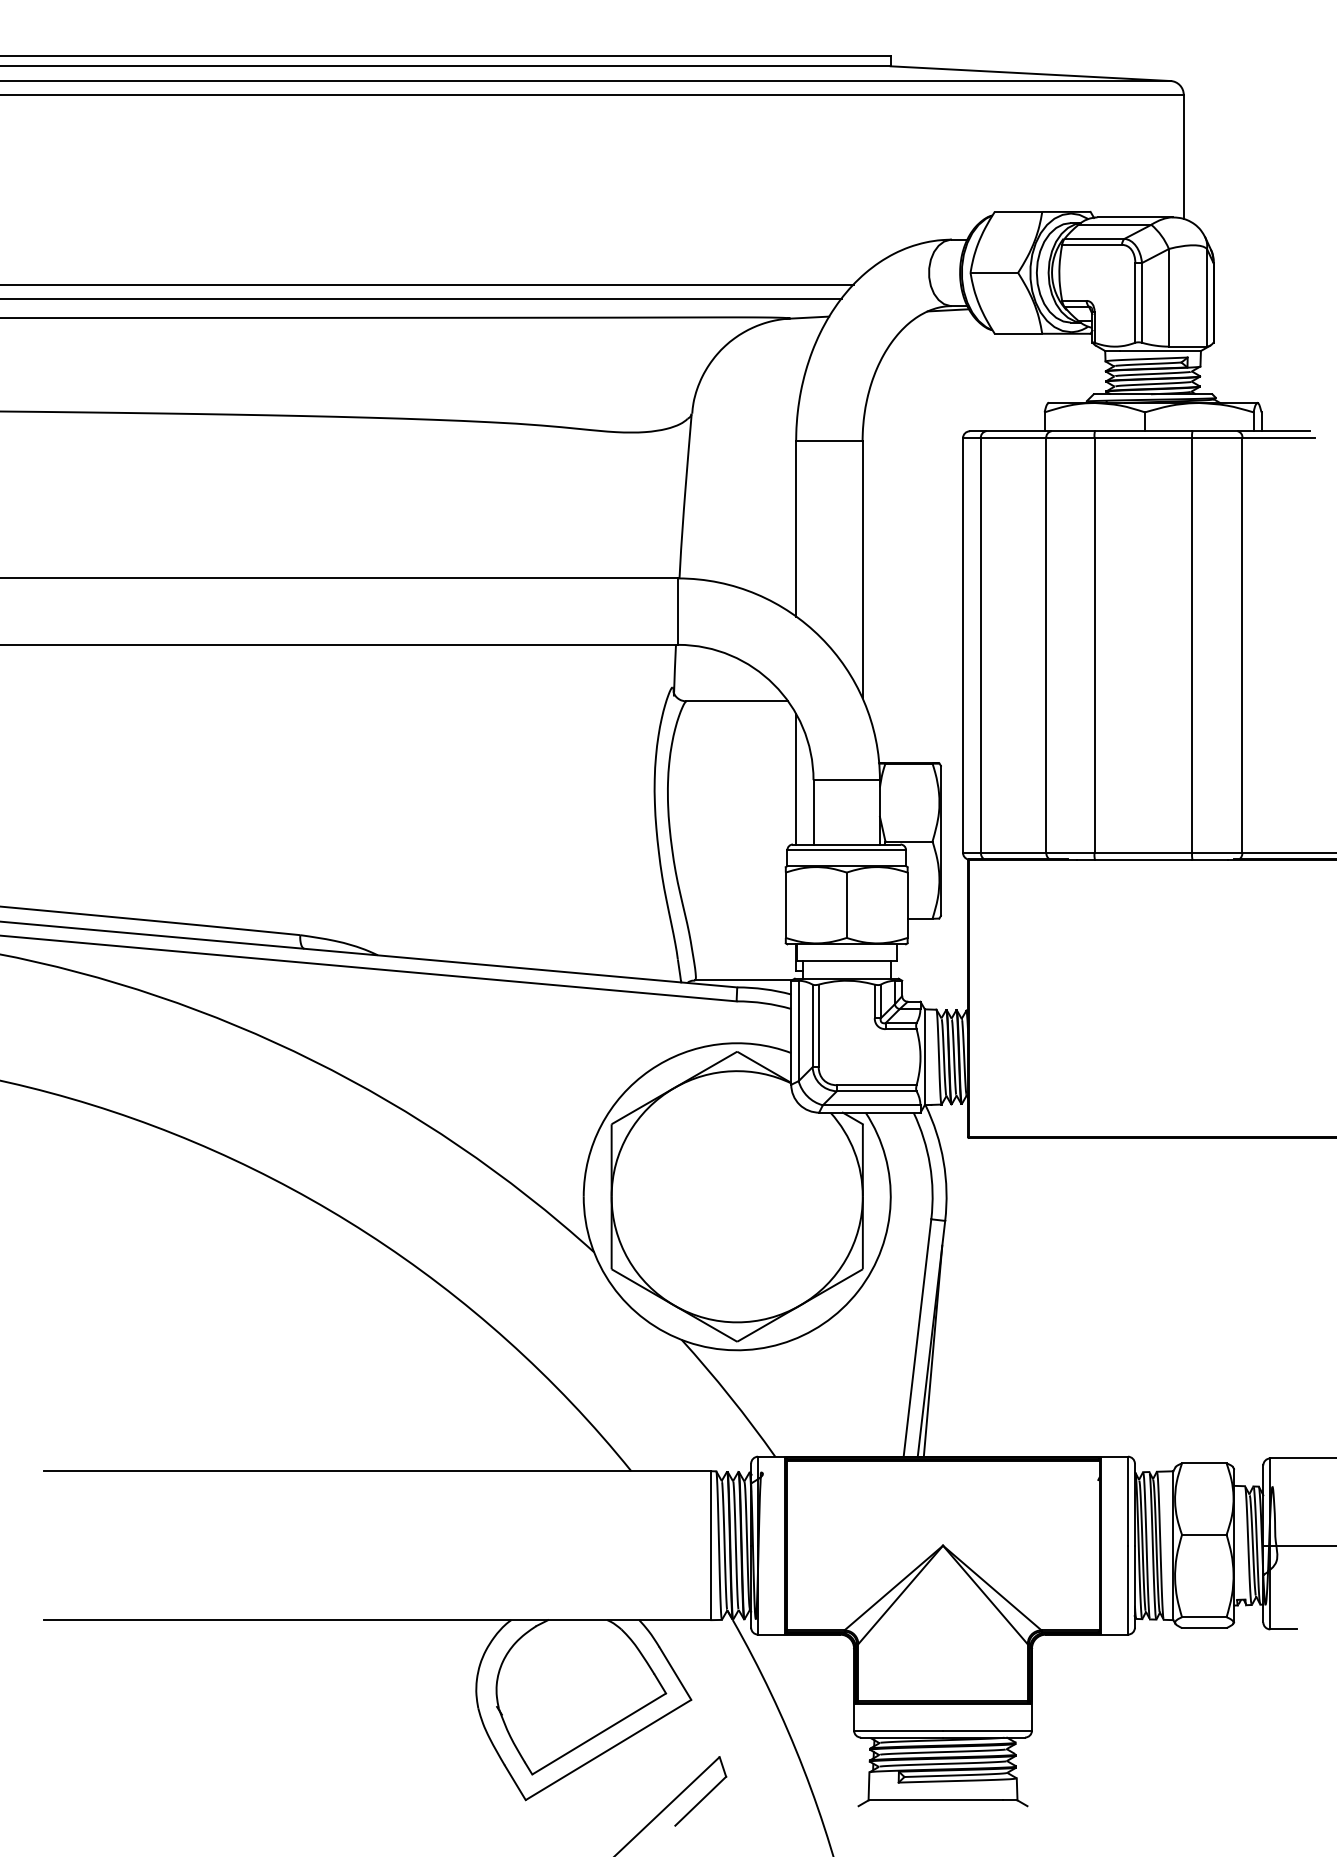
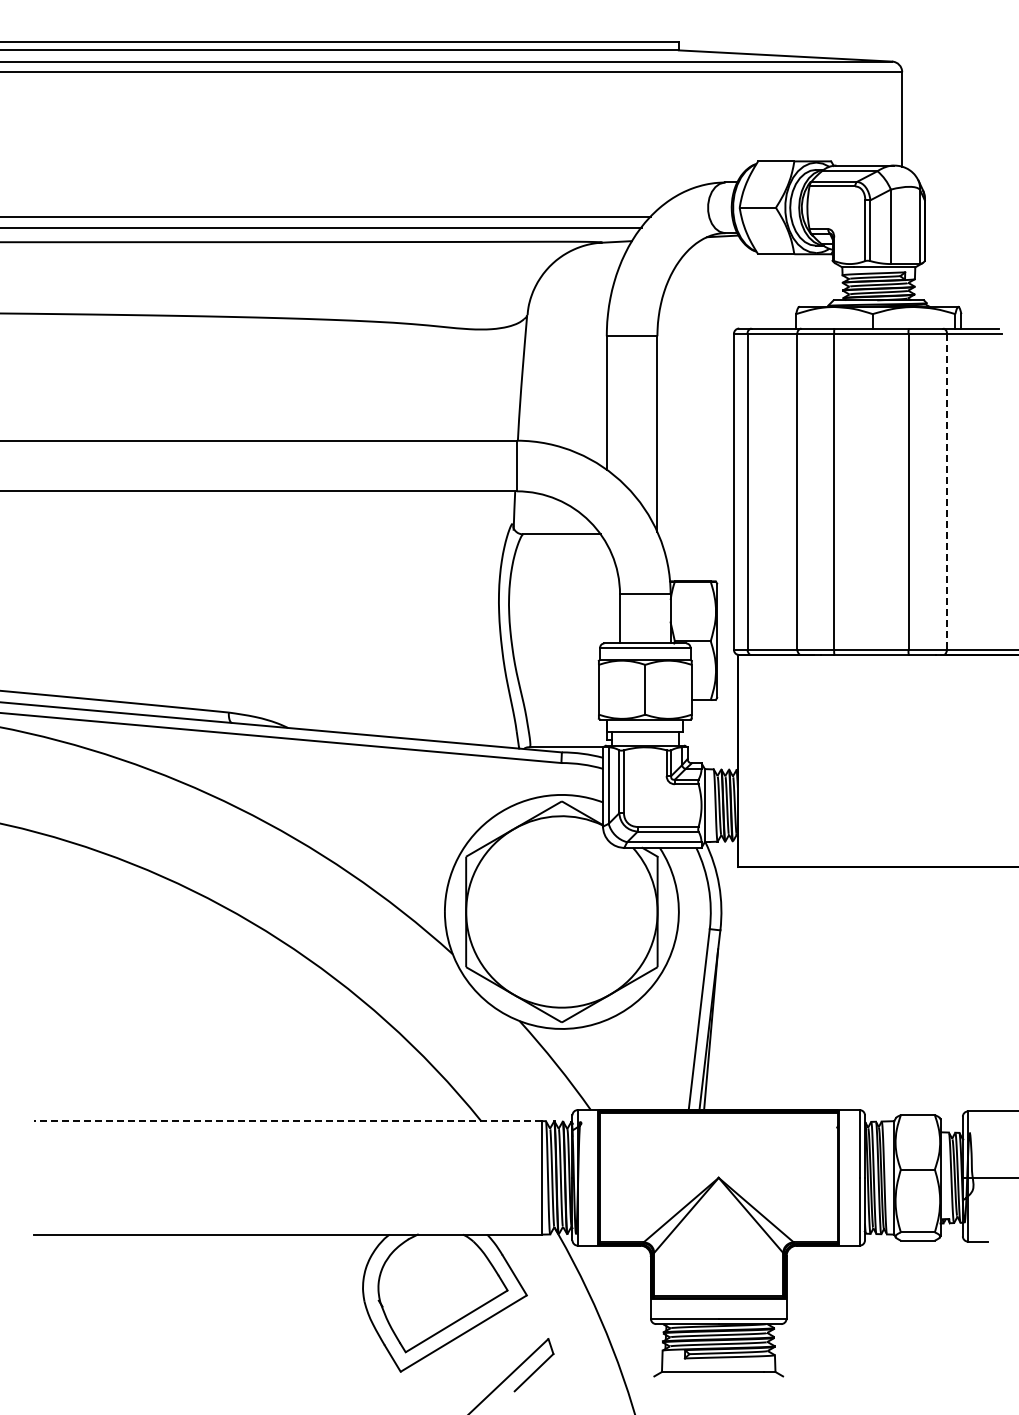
line: (1241, 645) -> (946, 491), solid -> dashed
line: (795, 778) -> (606, 593), removed
line: (377, 1471) -> (287, 1121), solid -> dashed

